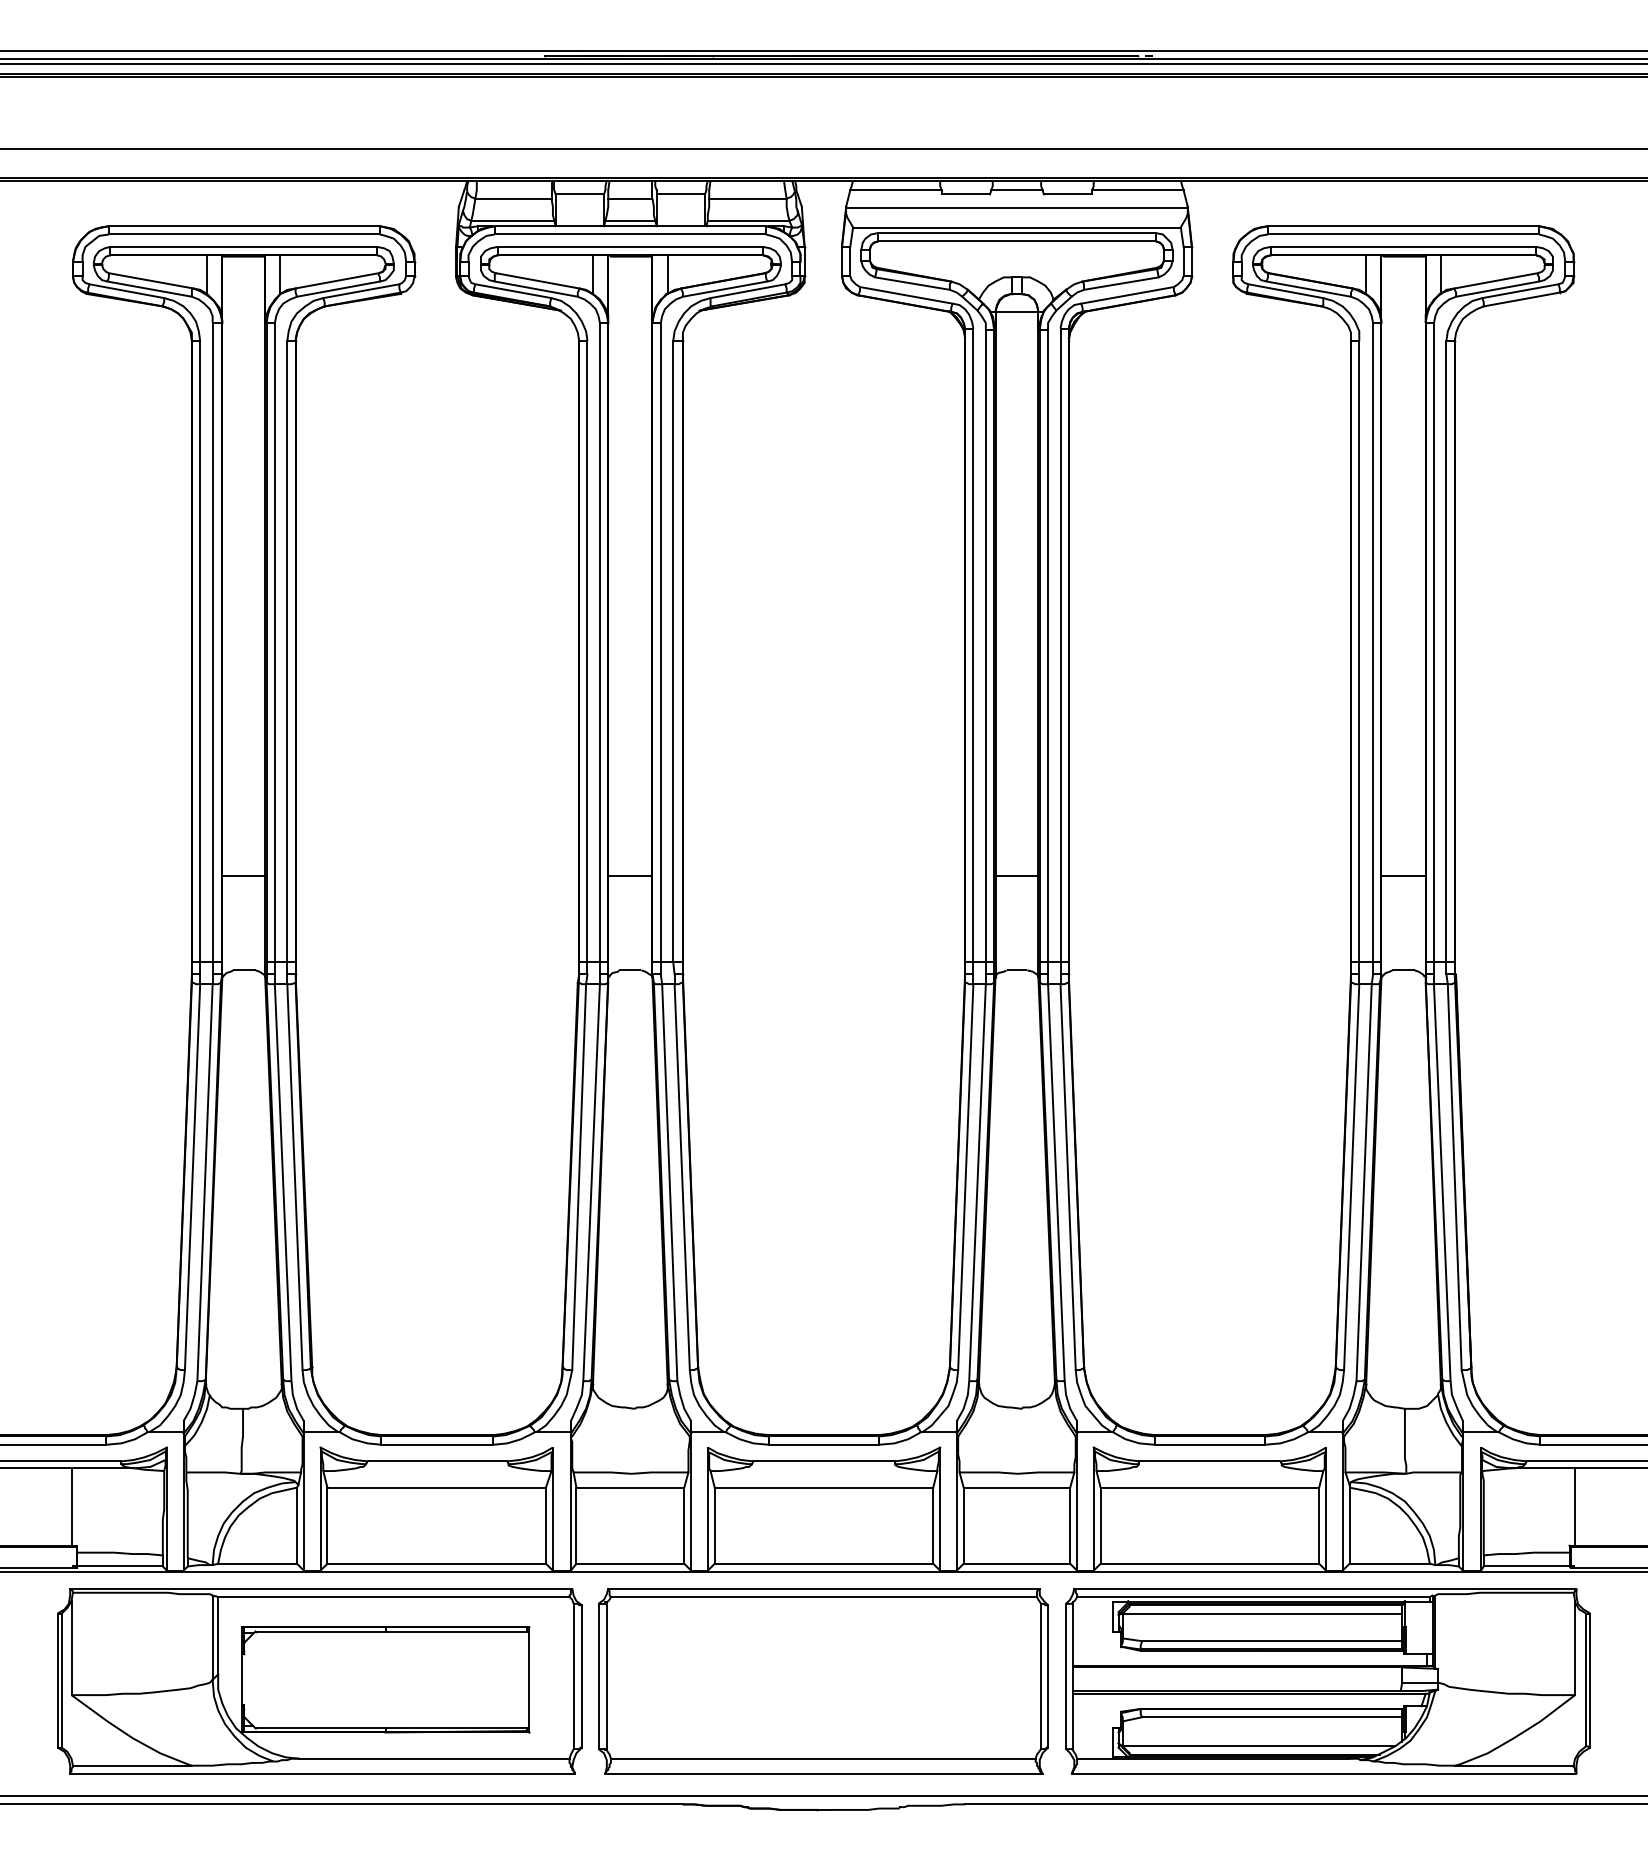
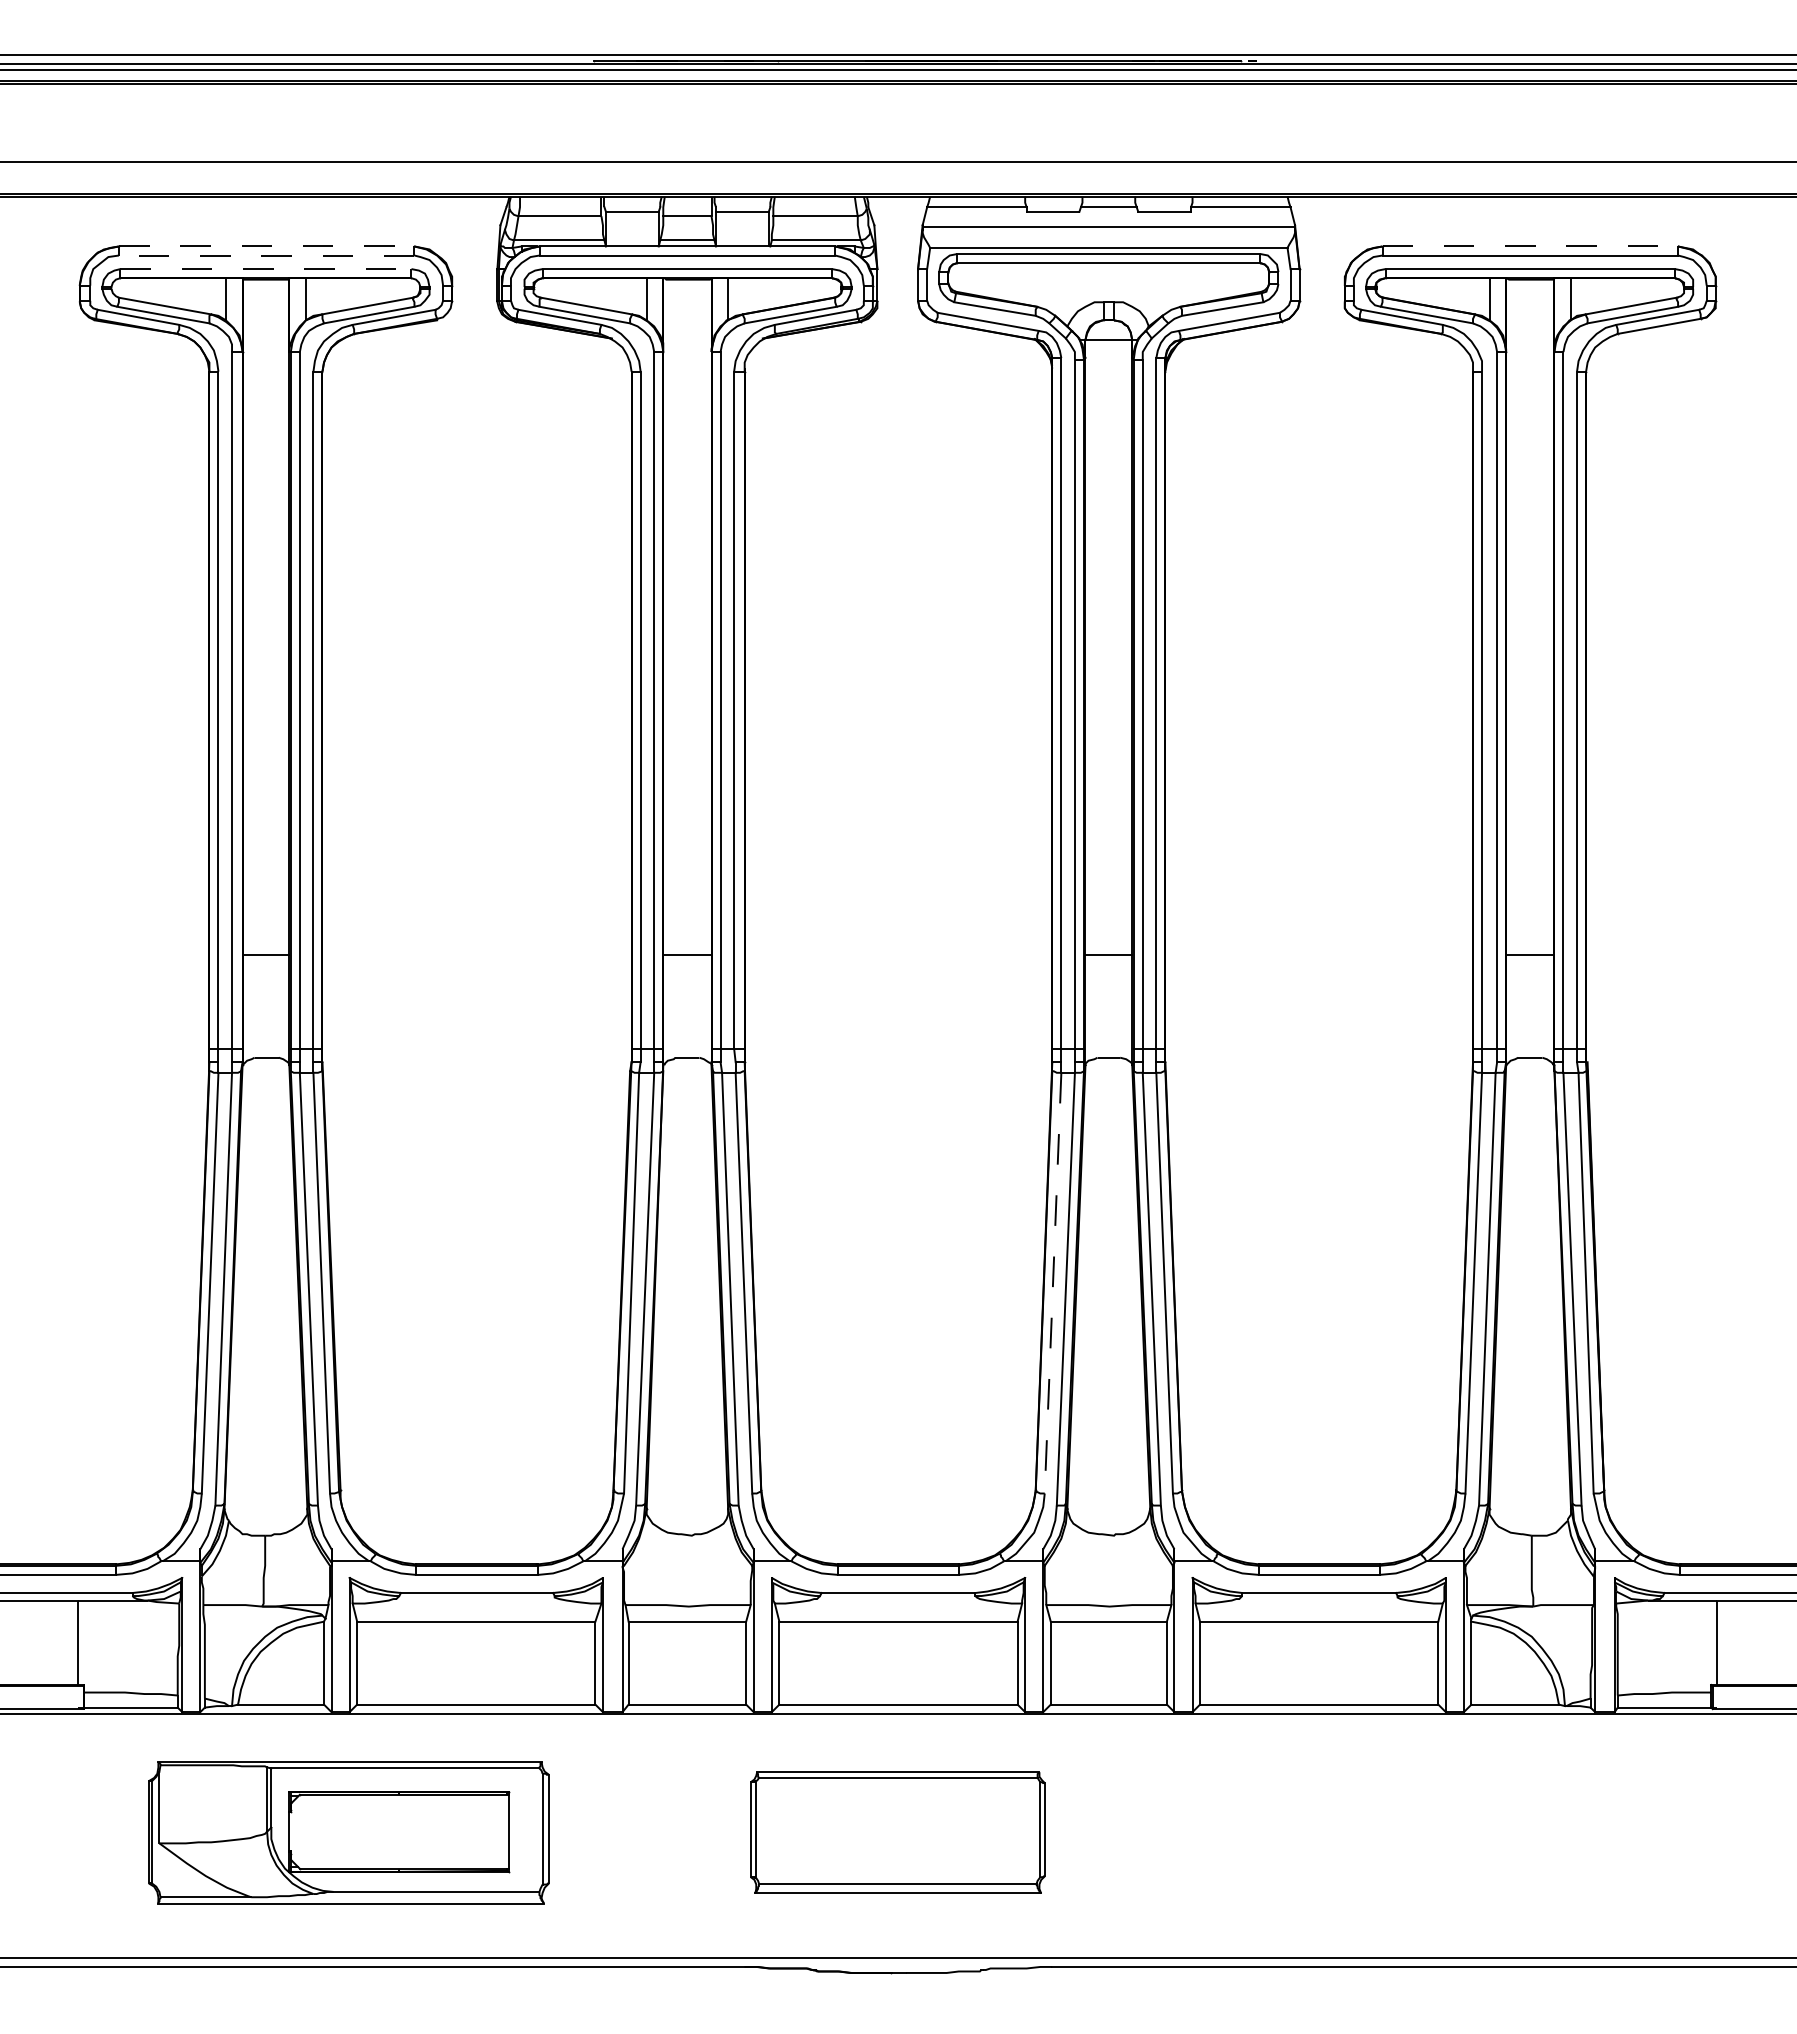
line: (244, 226) -> (266, 246), solid -> dashed
line: (1403, 226) -> (1530, 246), solid -> dashed
line: (244, 234) -> (266, 255), solid -> dashed
line: (243, 247) -> (265, 269), solid -> dashed
line: (966, 1177) -> (1053, 1283), solid -> dashed
part: (319, 1681) -> (348, 1832), size x0.7
part: (823, 1681) -> (897, 1832), size x0.6
part: (1327, 1681) -> (1447, 1832), removed

